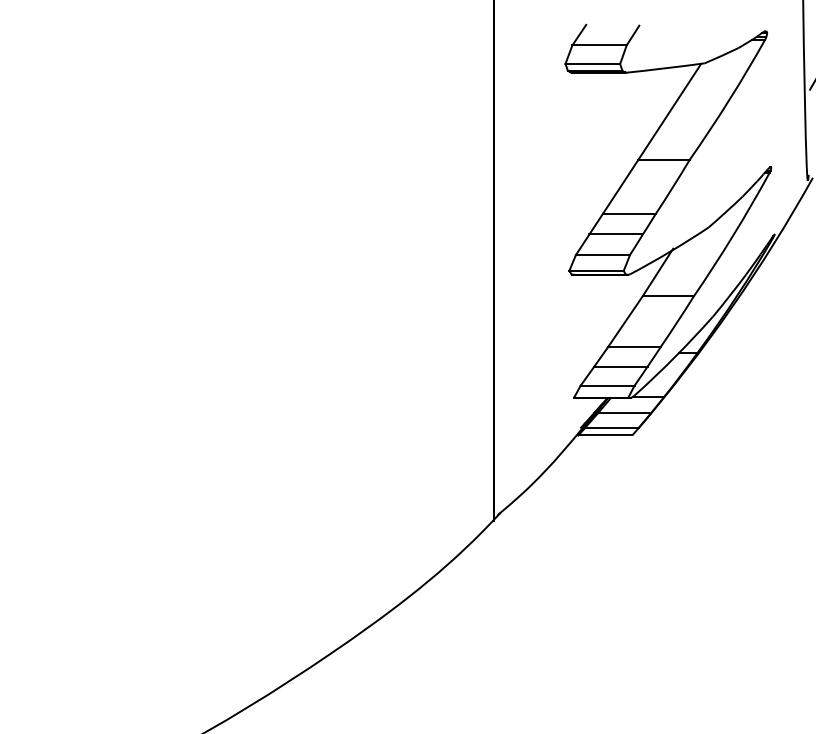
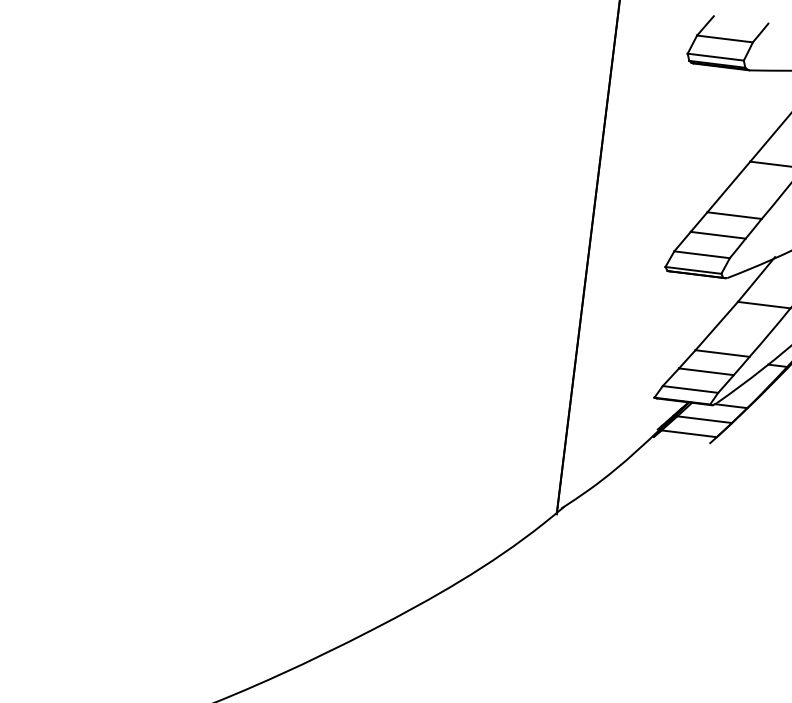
line: (605, 435) -> (681, 440), removed

